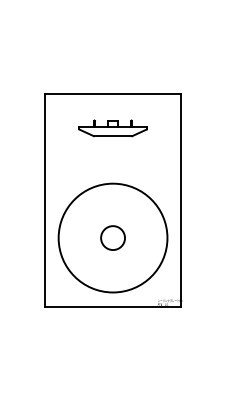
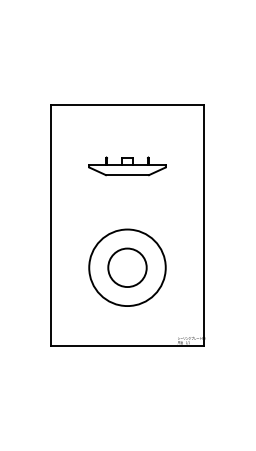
part: (113, 128) -> (127, 166), moved
circle: (113, 237) -> (127, 267), size x0.62
circle: (113, 237) -> (127, 267), size x1.43

